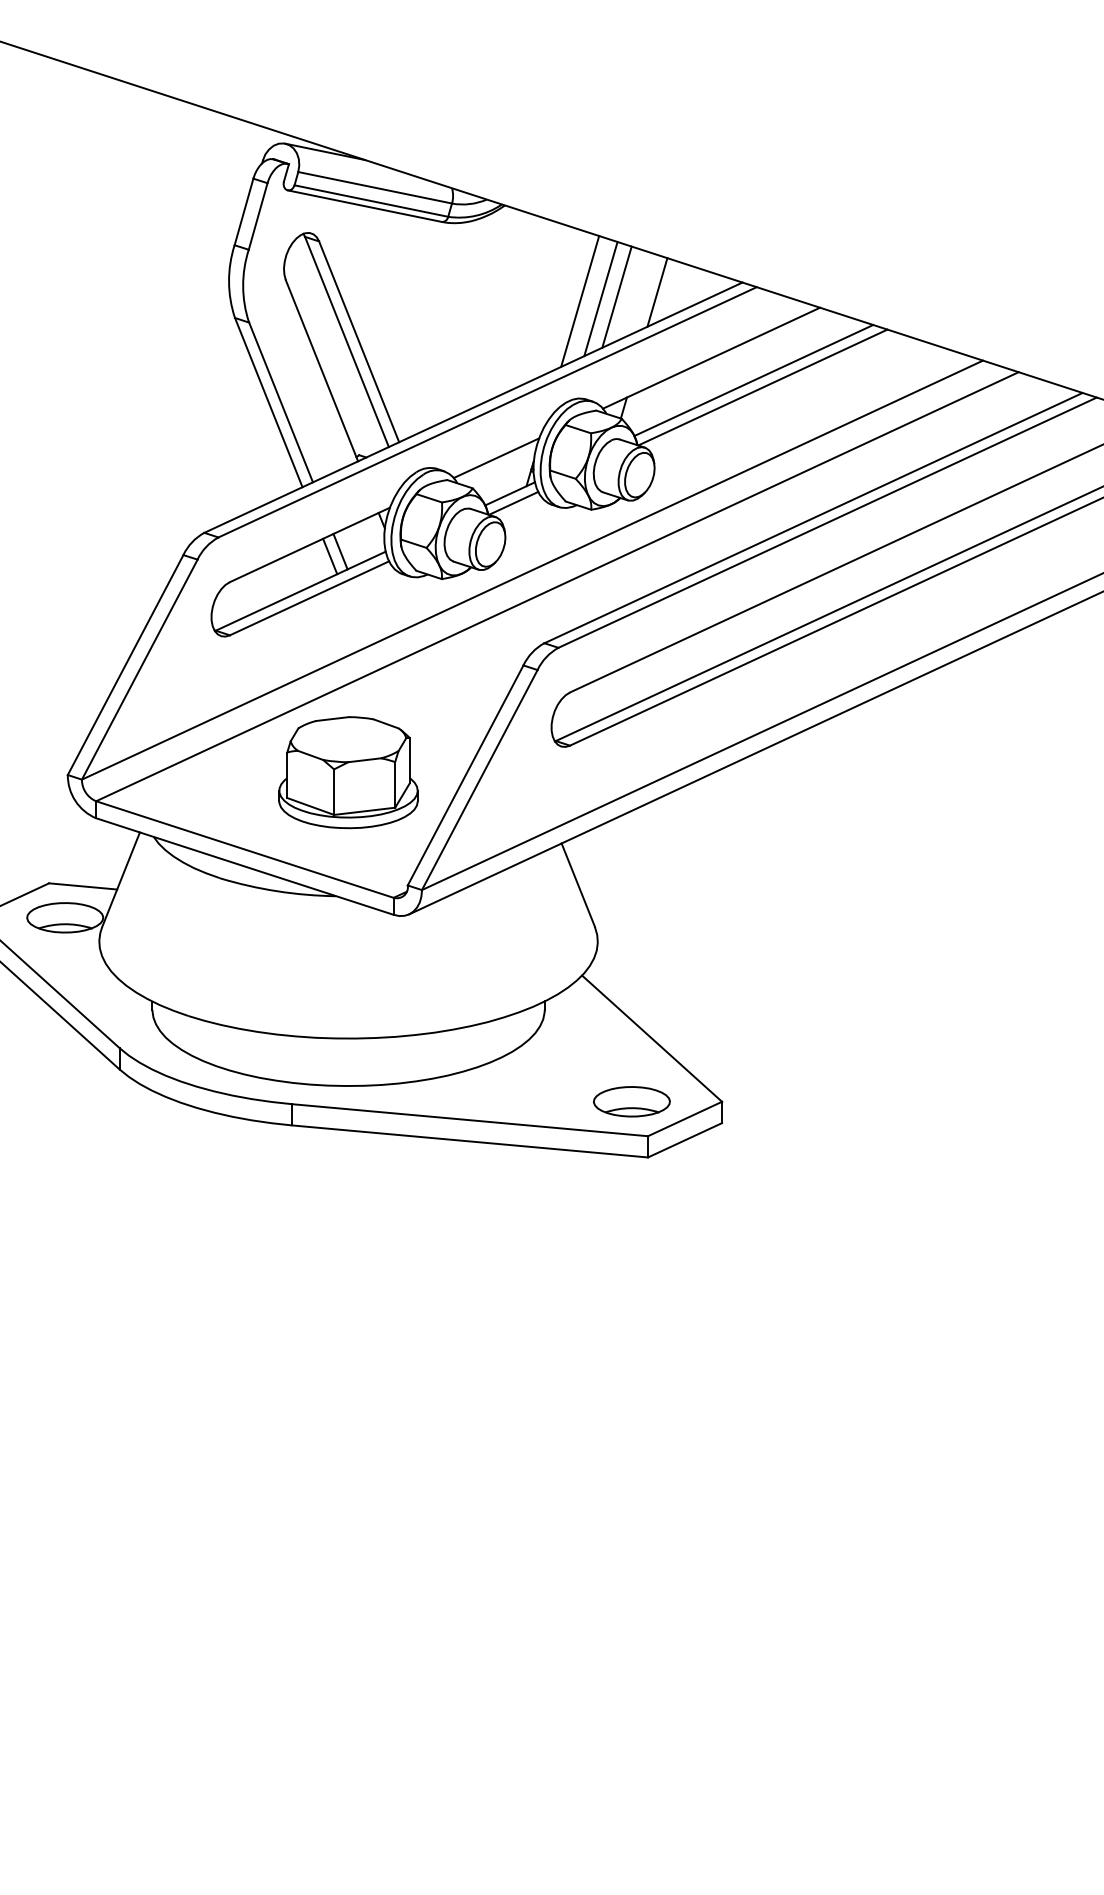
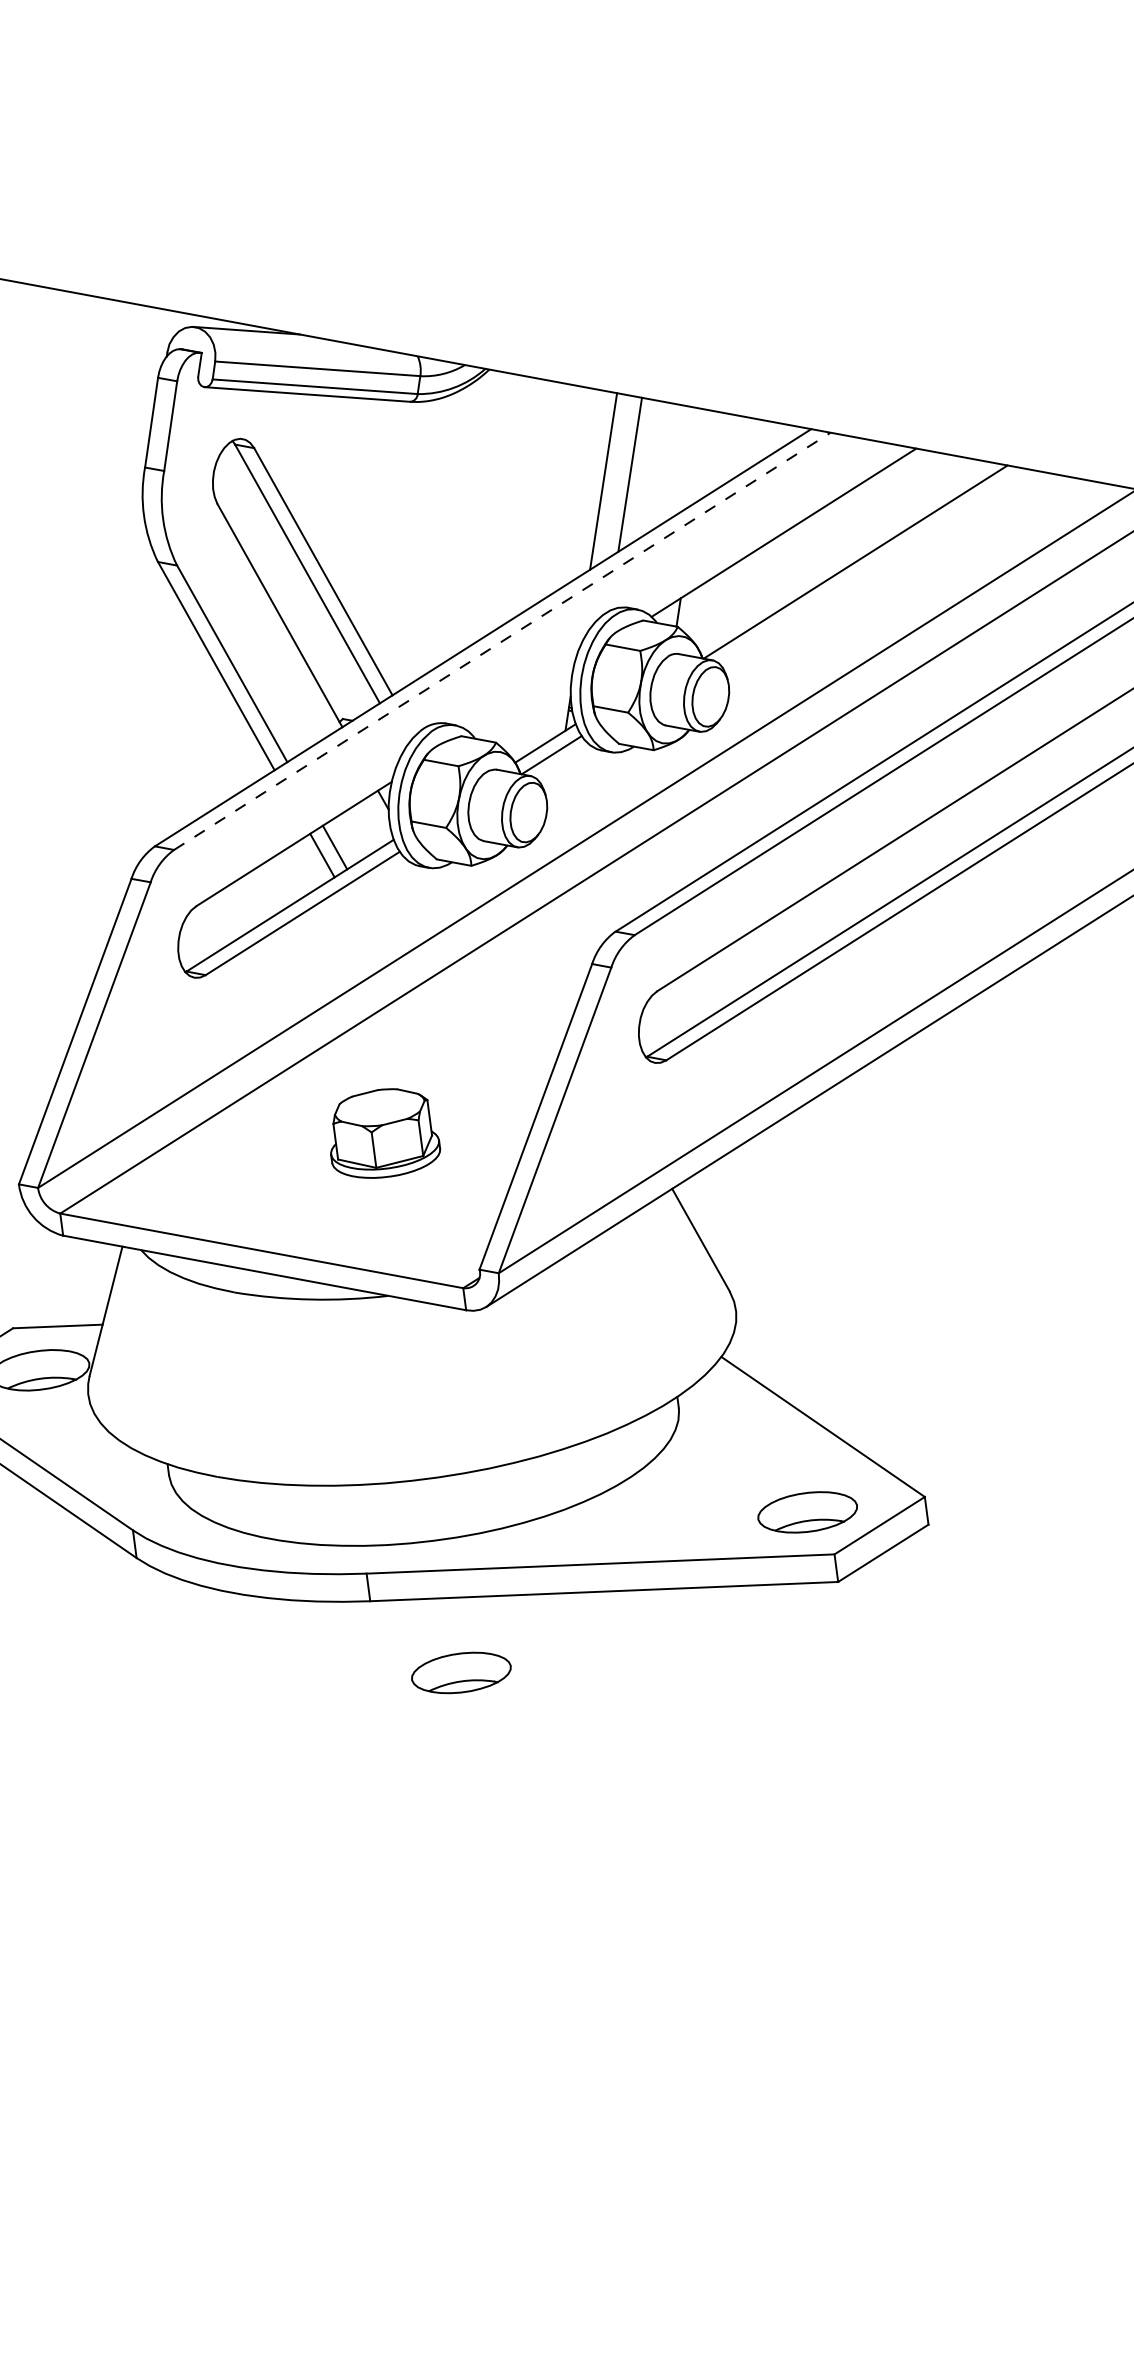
line: (657, 292) -> (702, 456), removed
line: (616, 296) -> (649, 468), removed
line: (753, 380) -> (842, 554), removed
line: (487, 412) -> (502, 641), solid -> dashed
line: (496, 458) -> (521, 699), removed
part: (348, 772) -> (383, 1133), size x0.6
part: (353, 1188) -> (460, 1672), added

